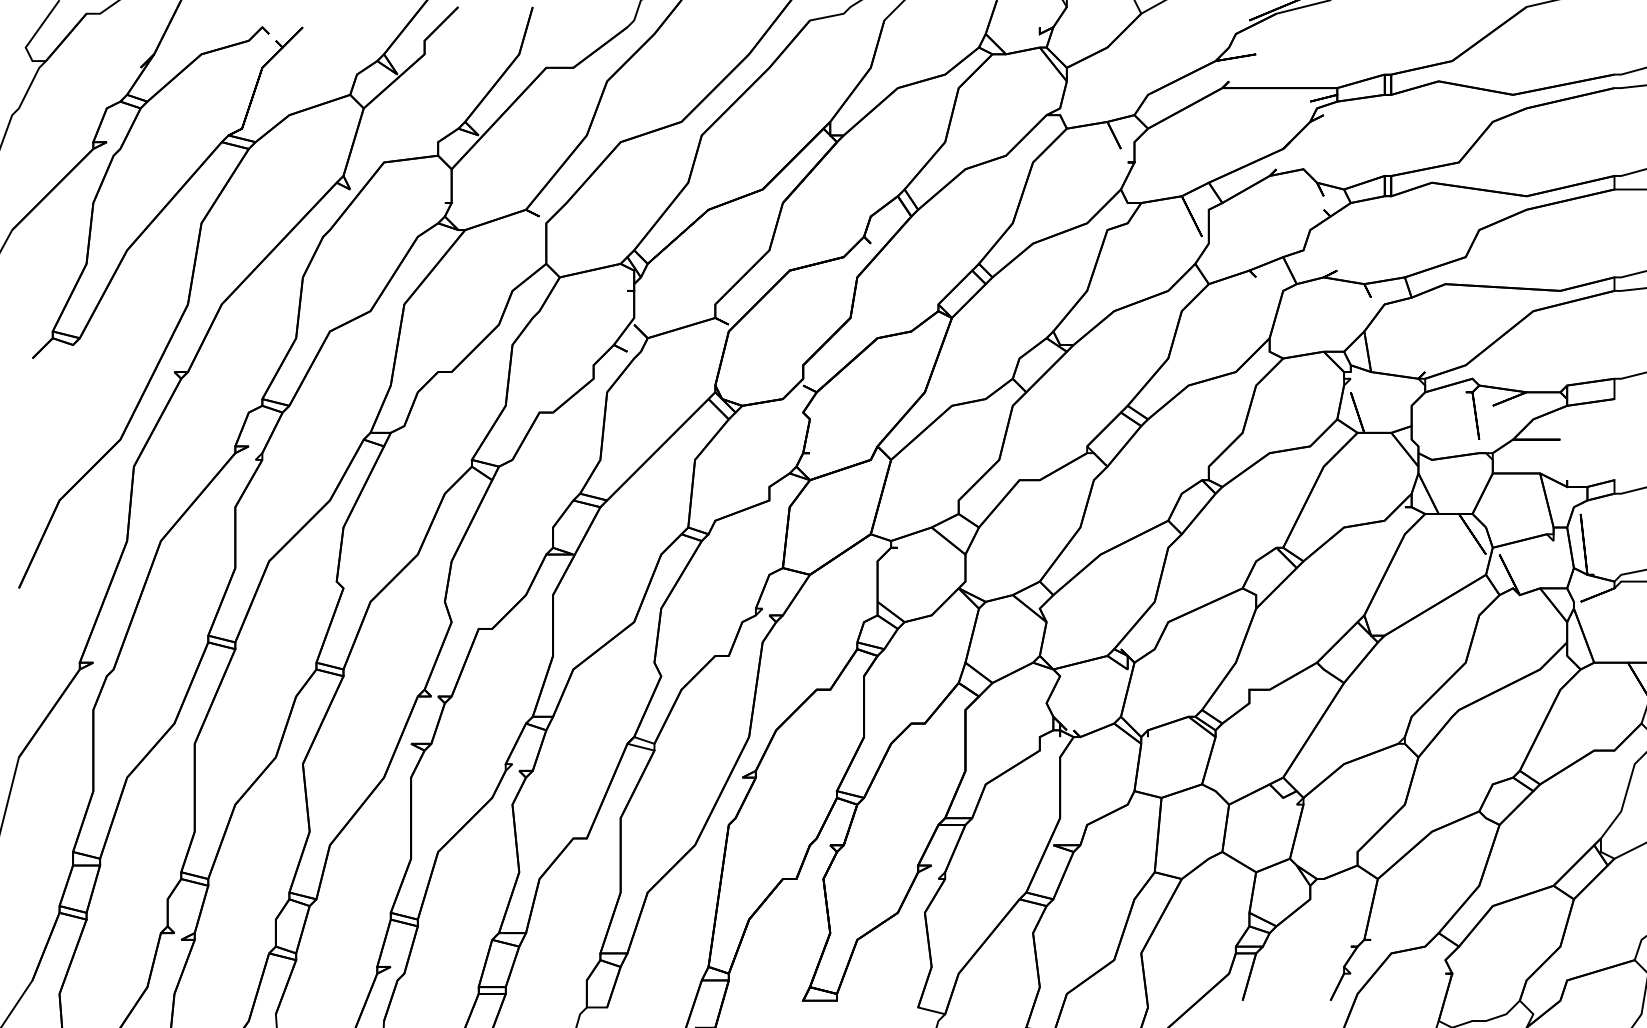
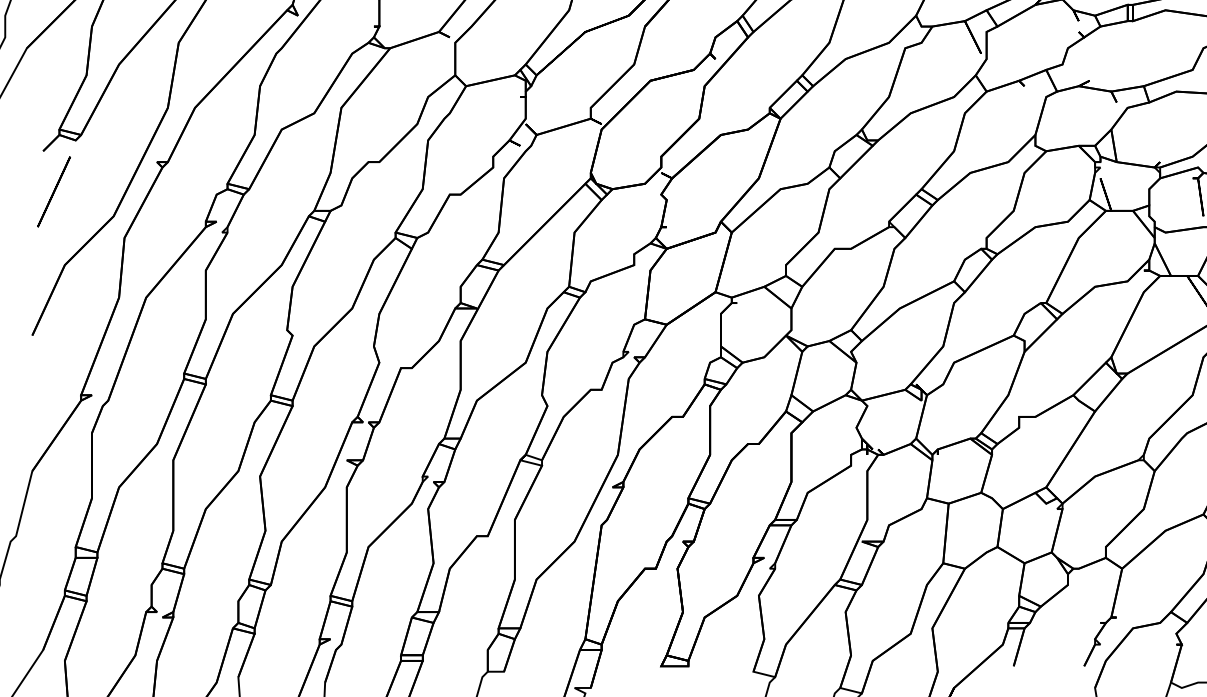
line: (45, 409) -> (53, 192), added

